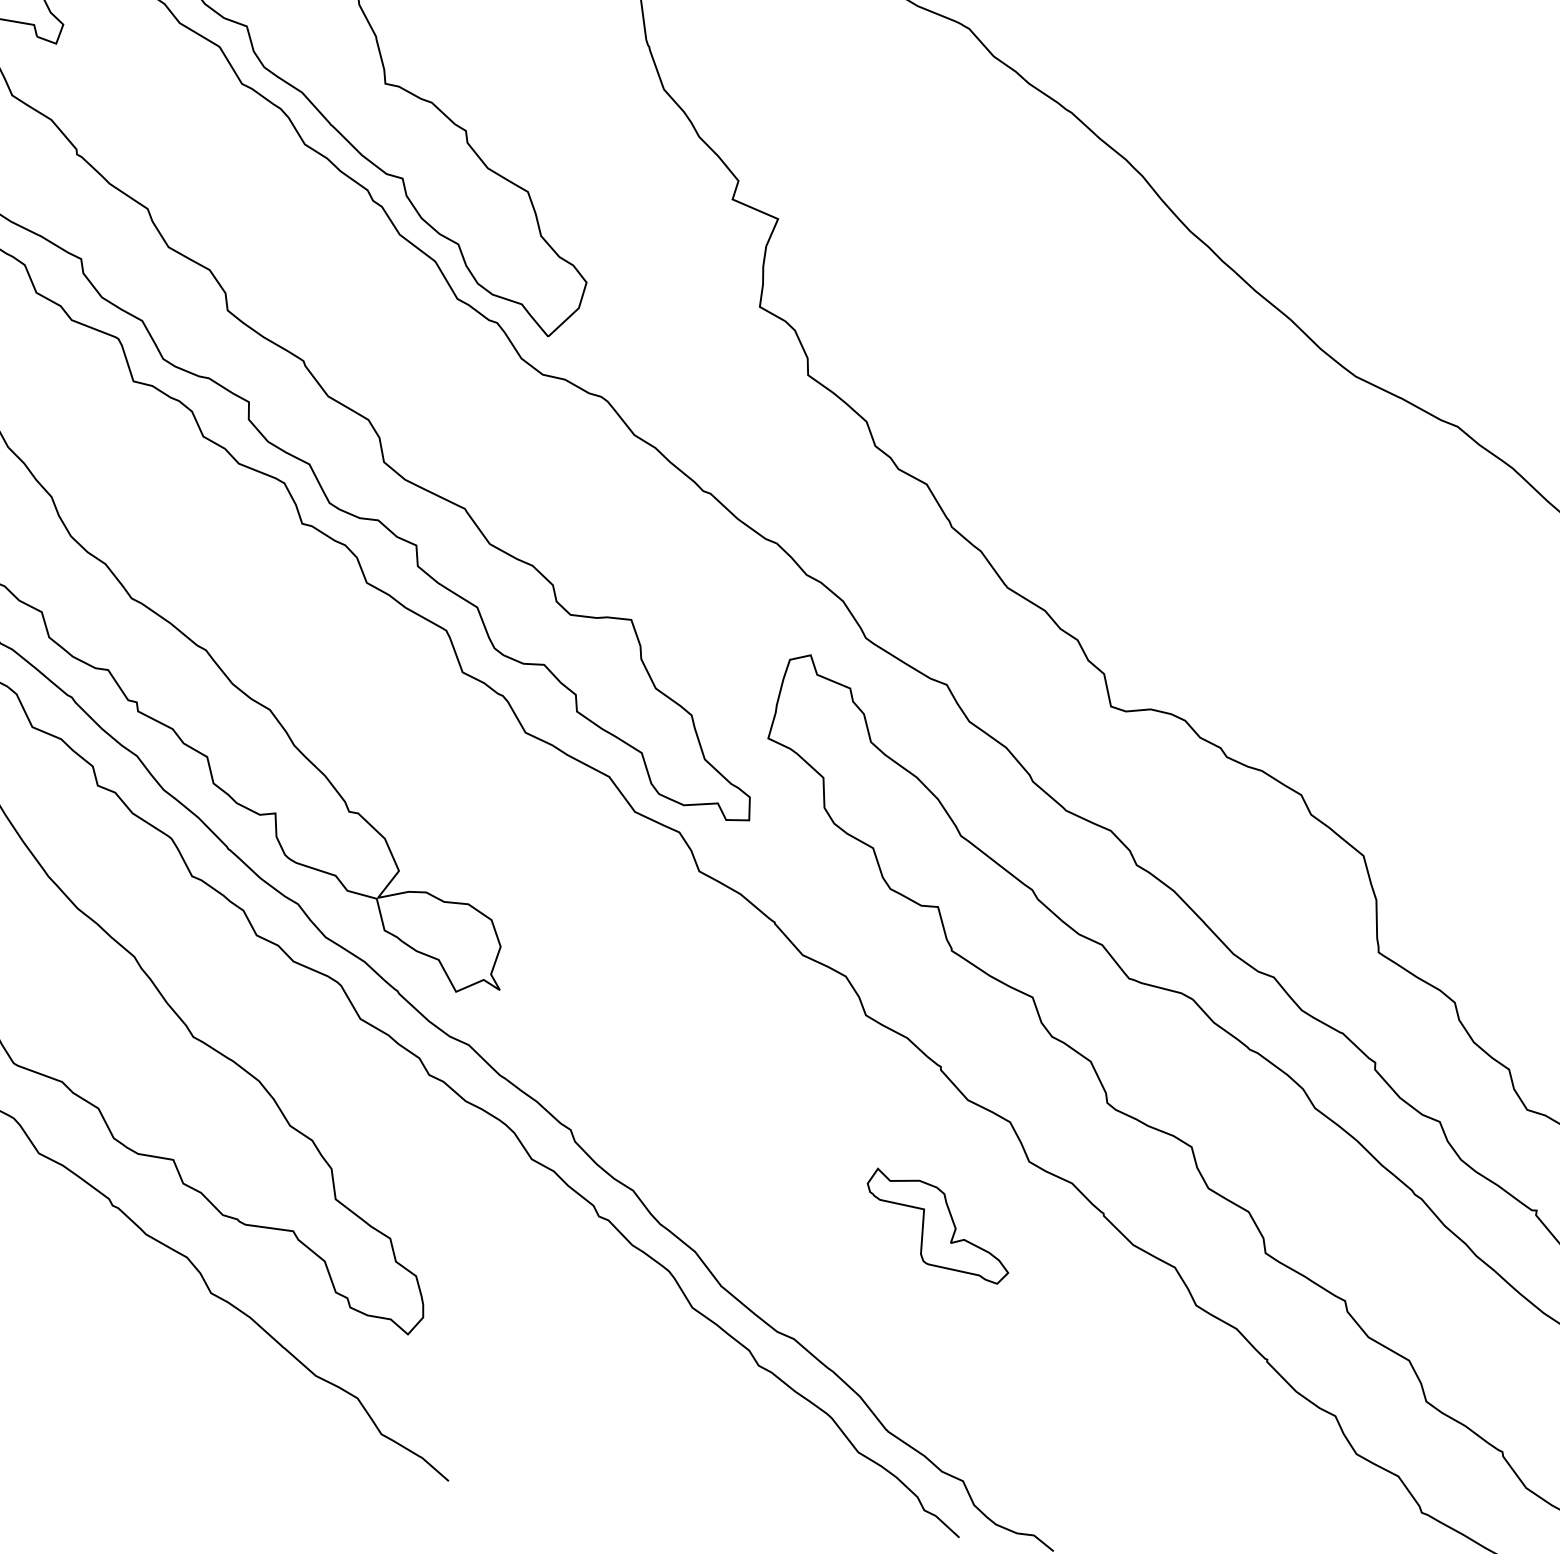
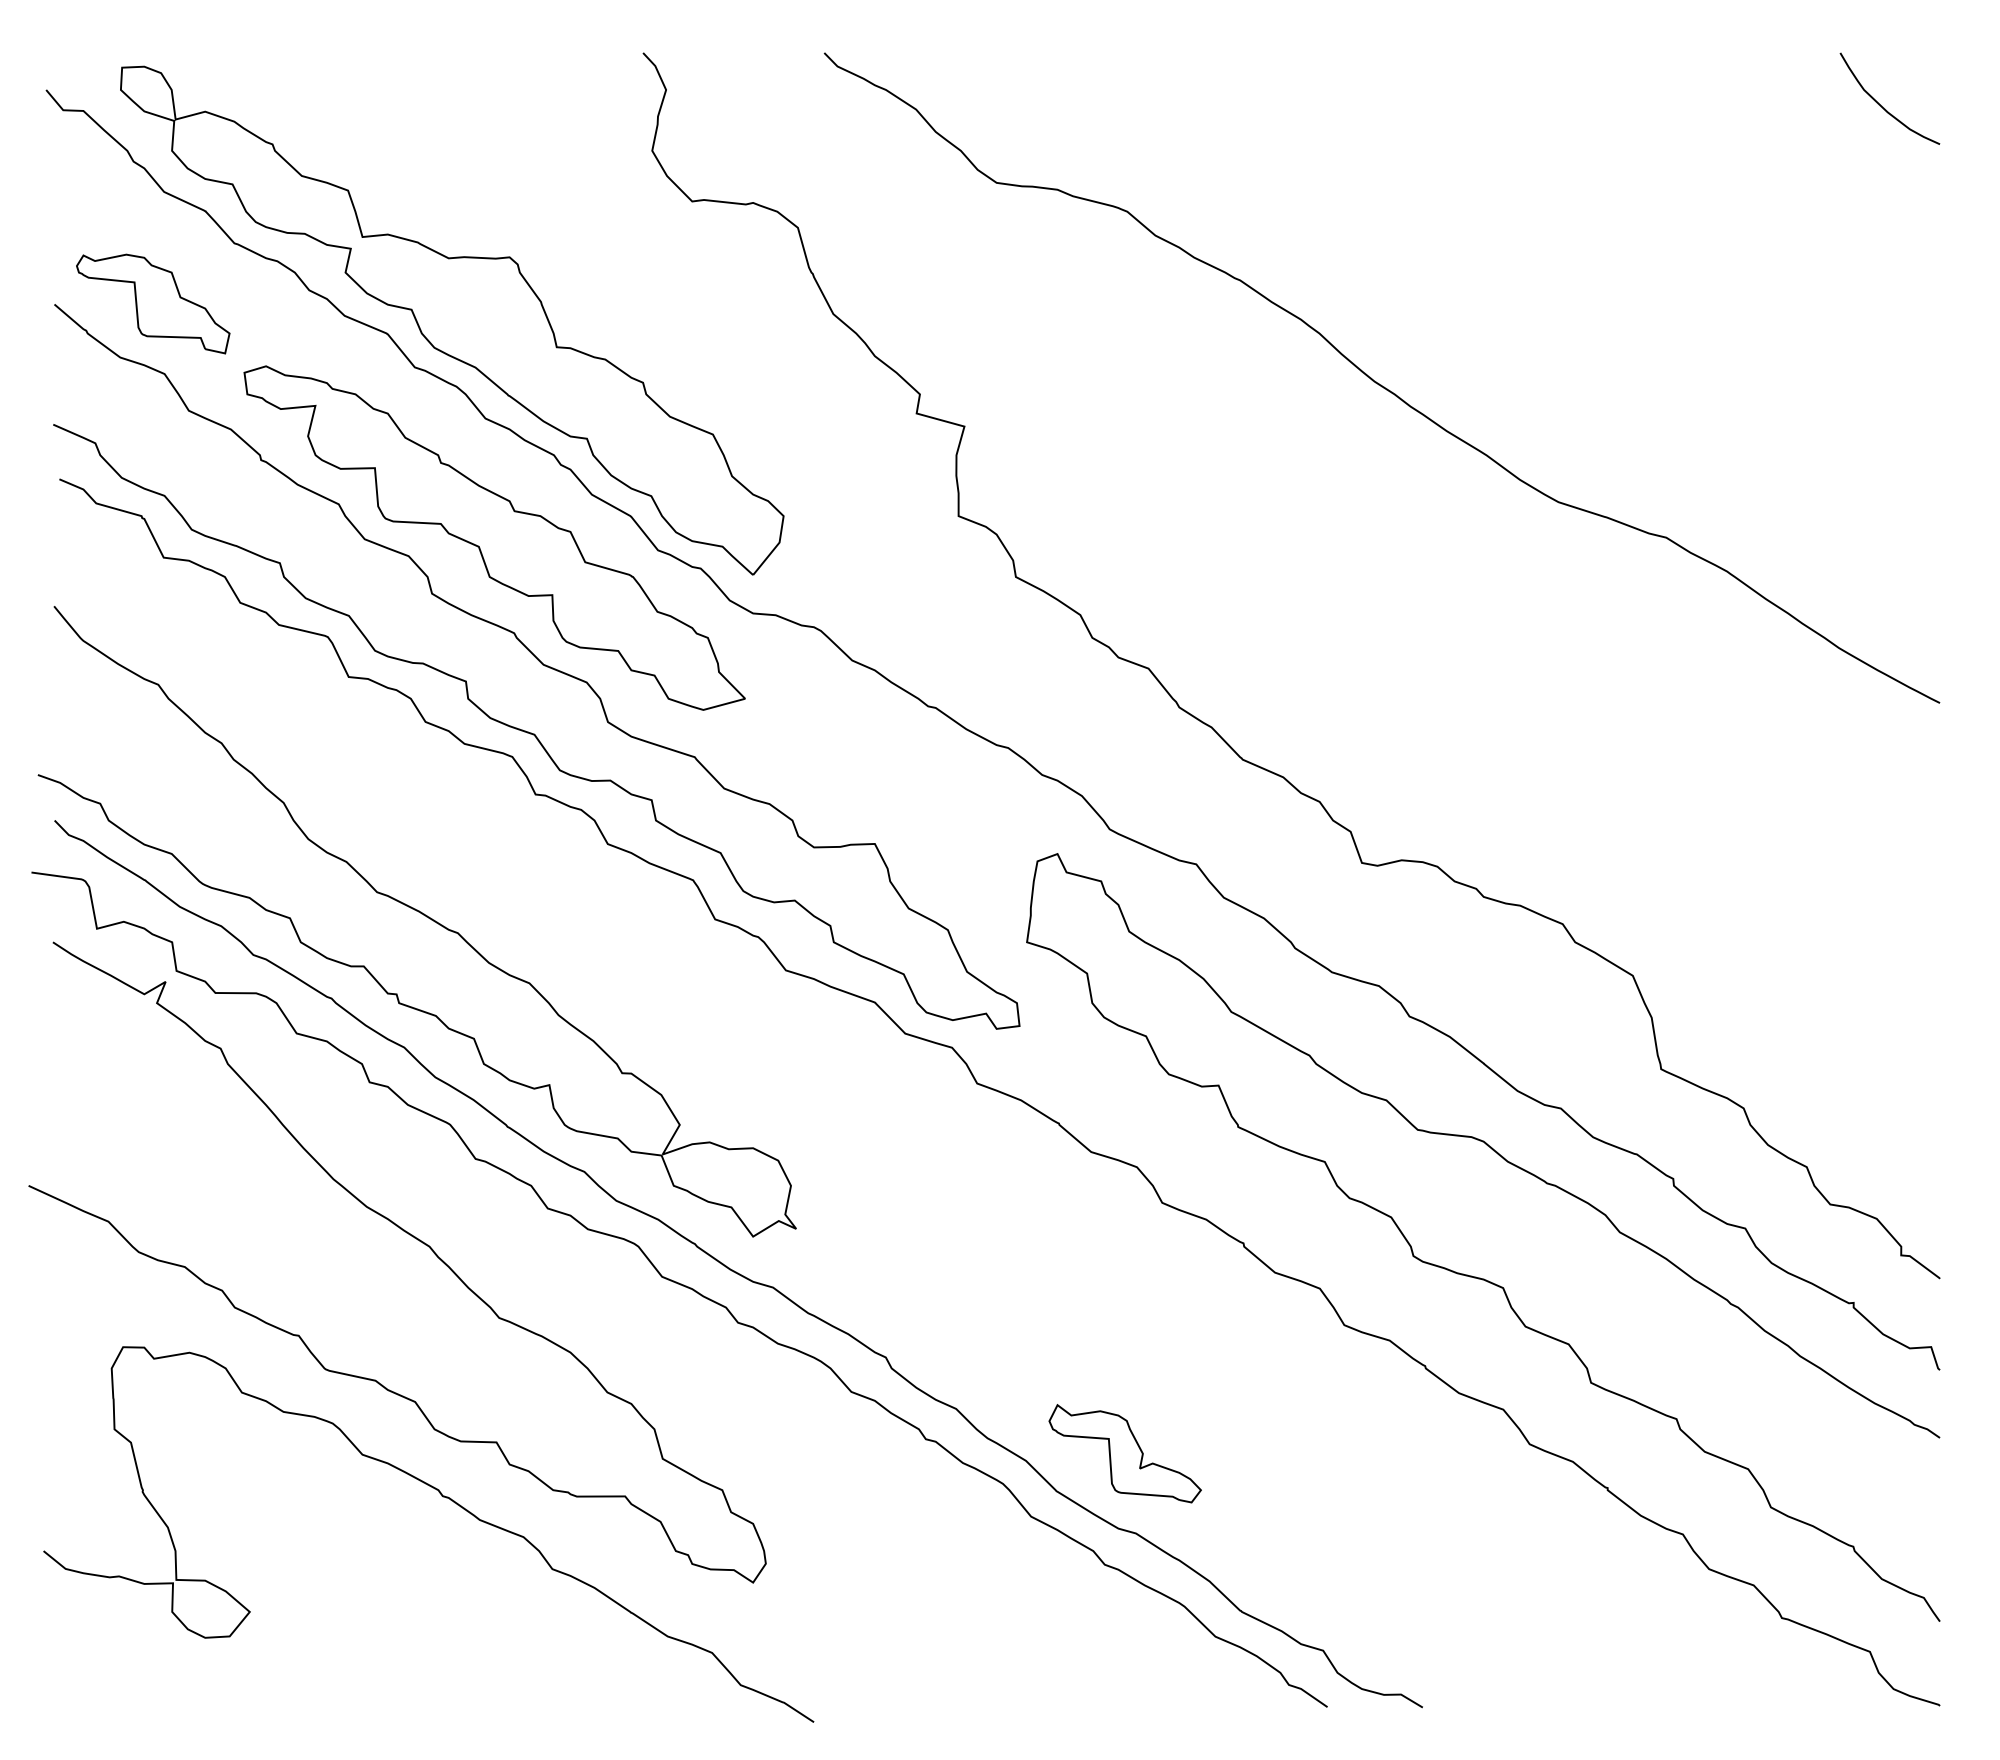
part: (297, 263) -> (494, 537), added
part: (937, 1225) -> (1124, 1453), moved

